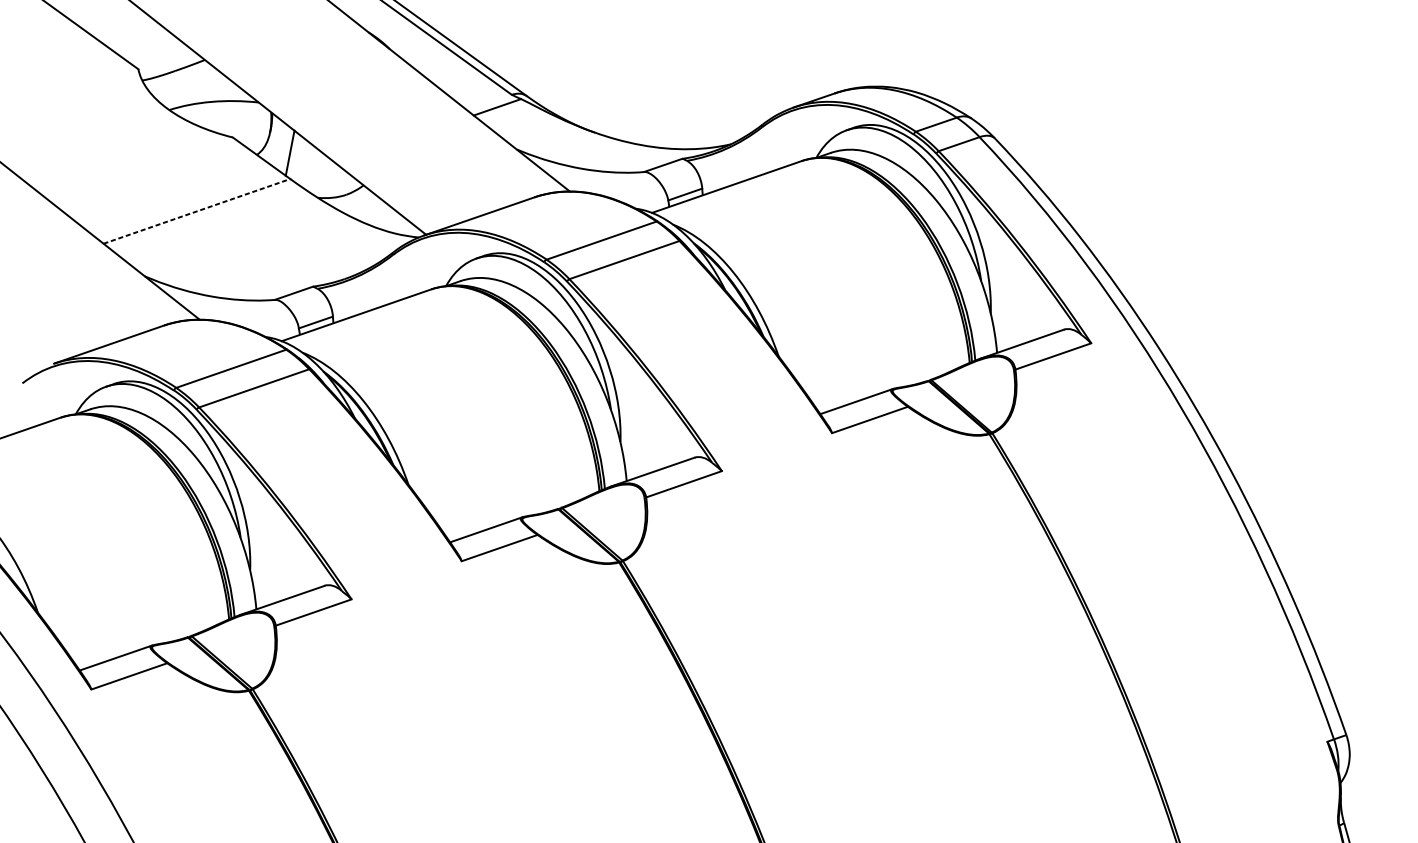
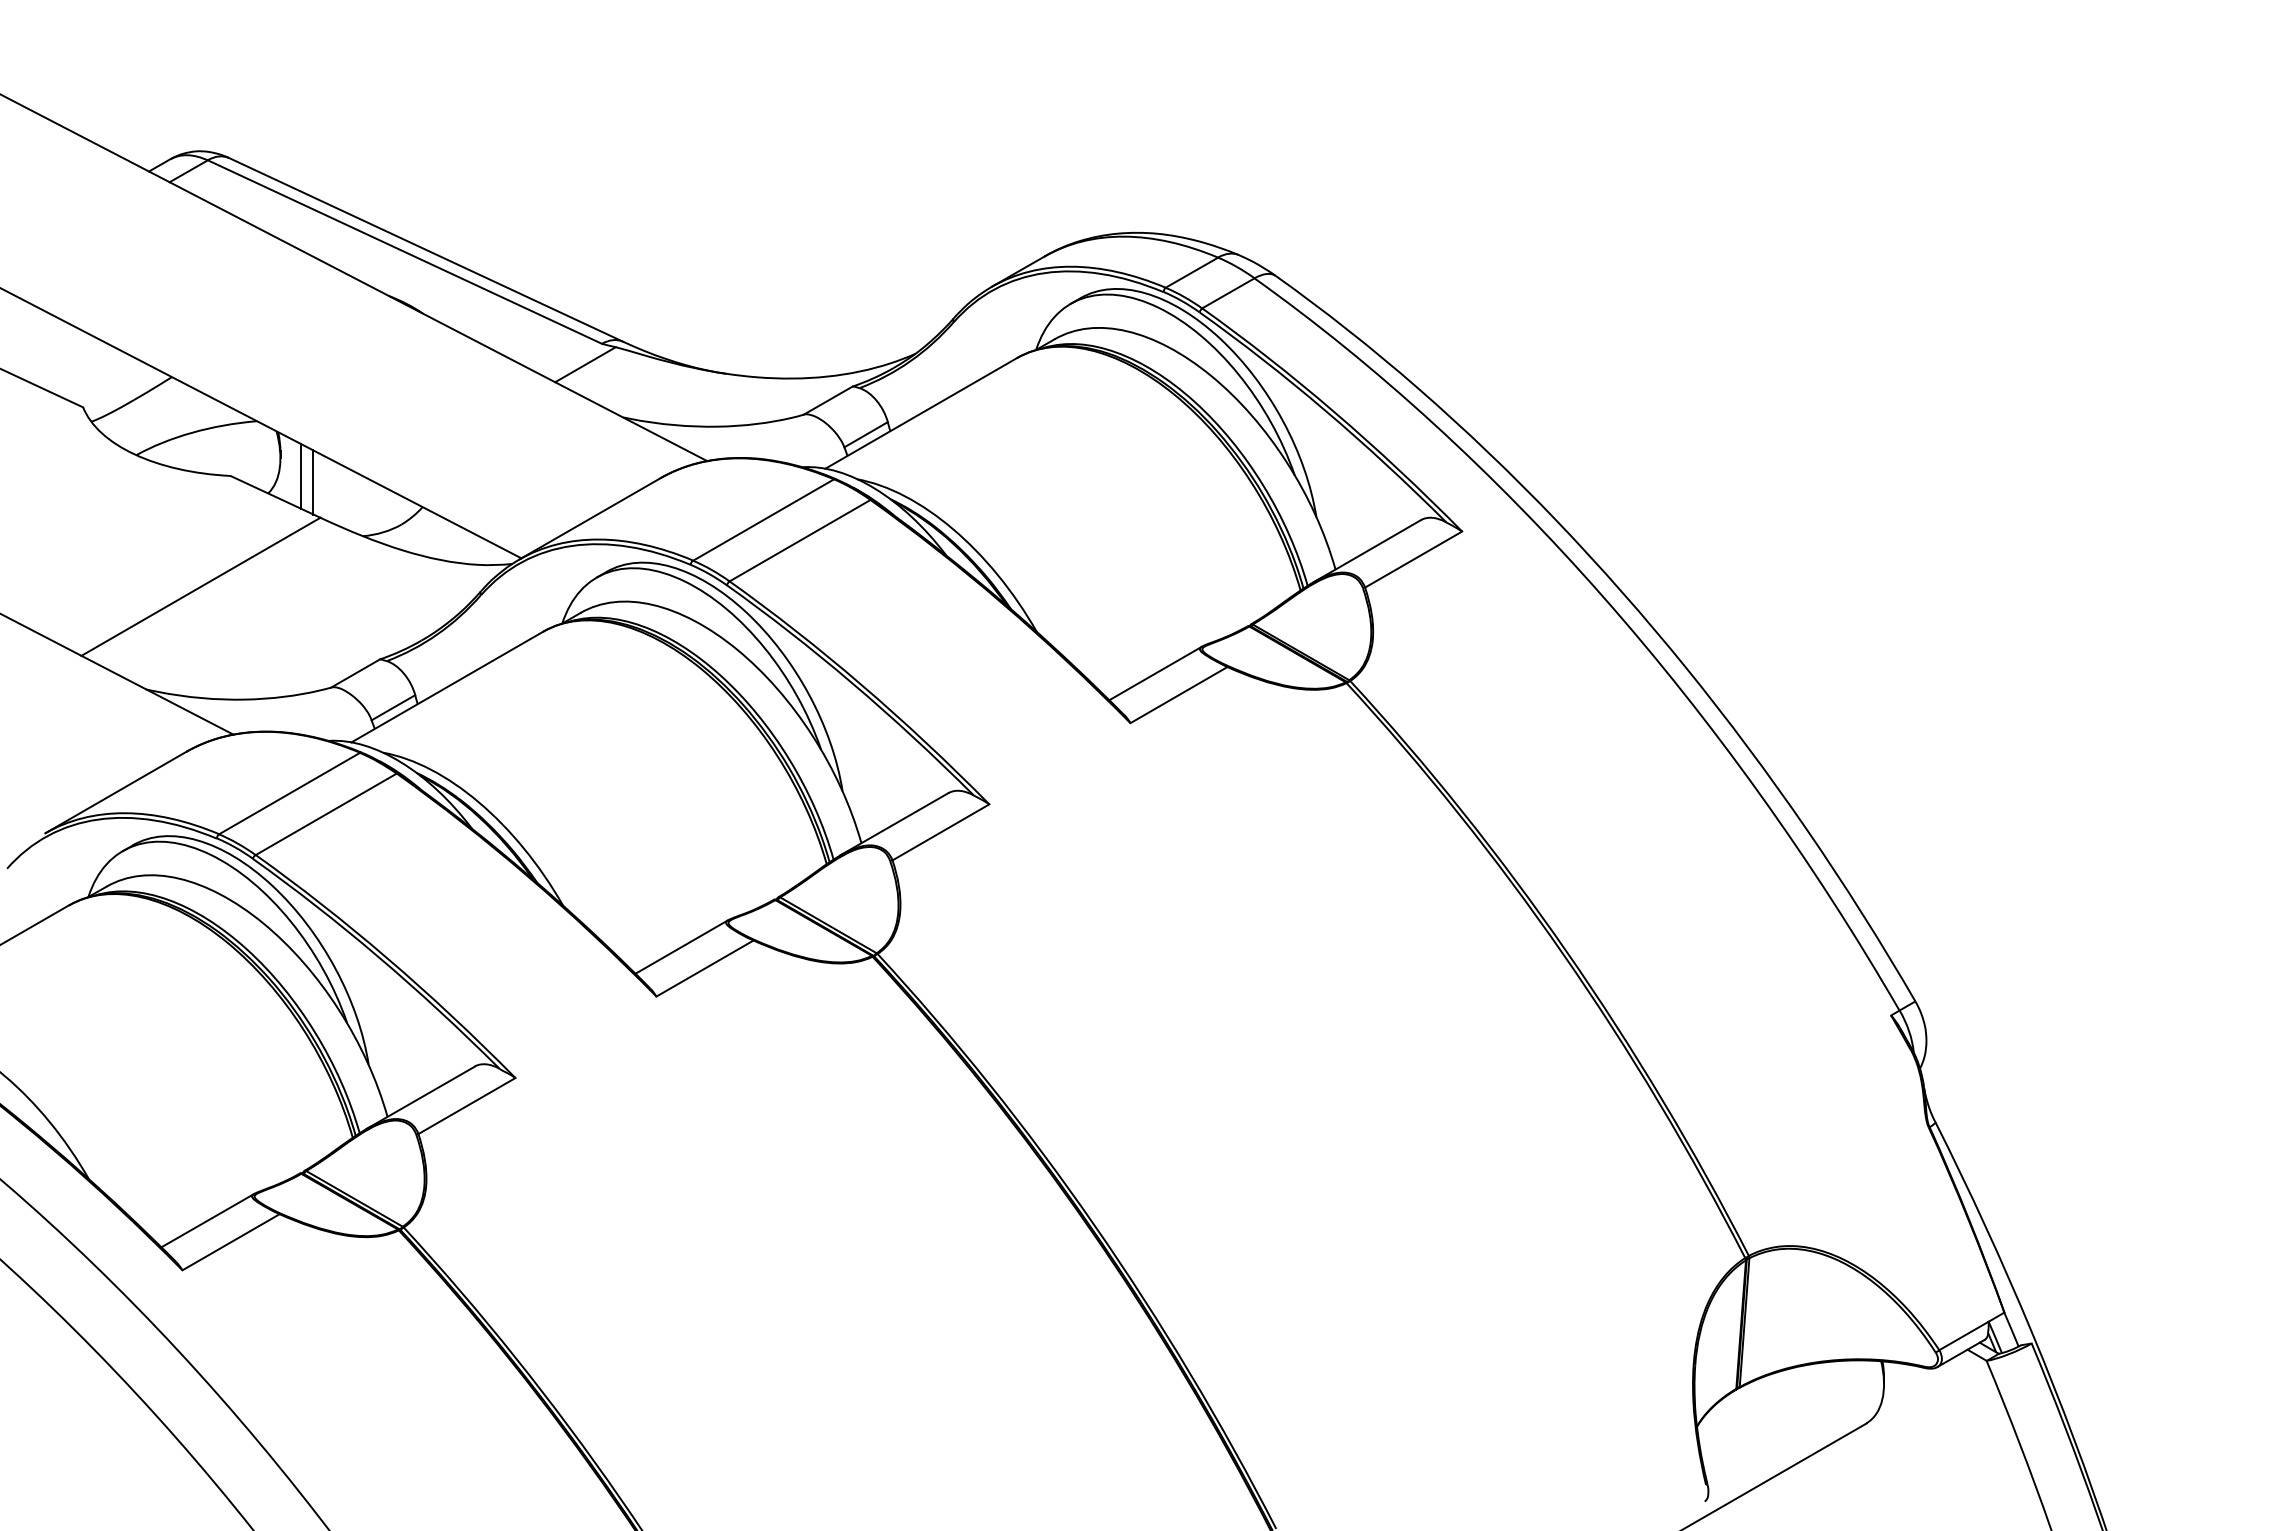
line: (282, 147) -> (301, 476), added
line: (197, 211) -> (201, 586), dashed -> solid

